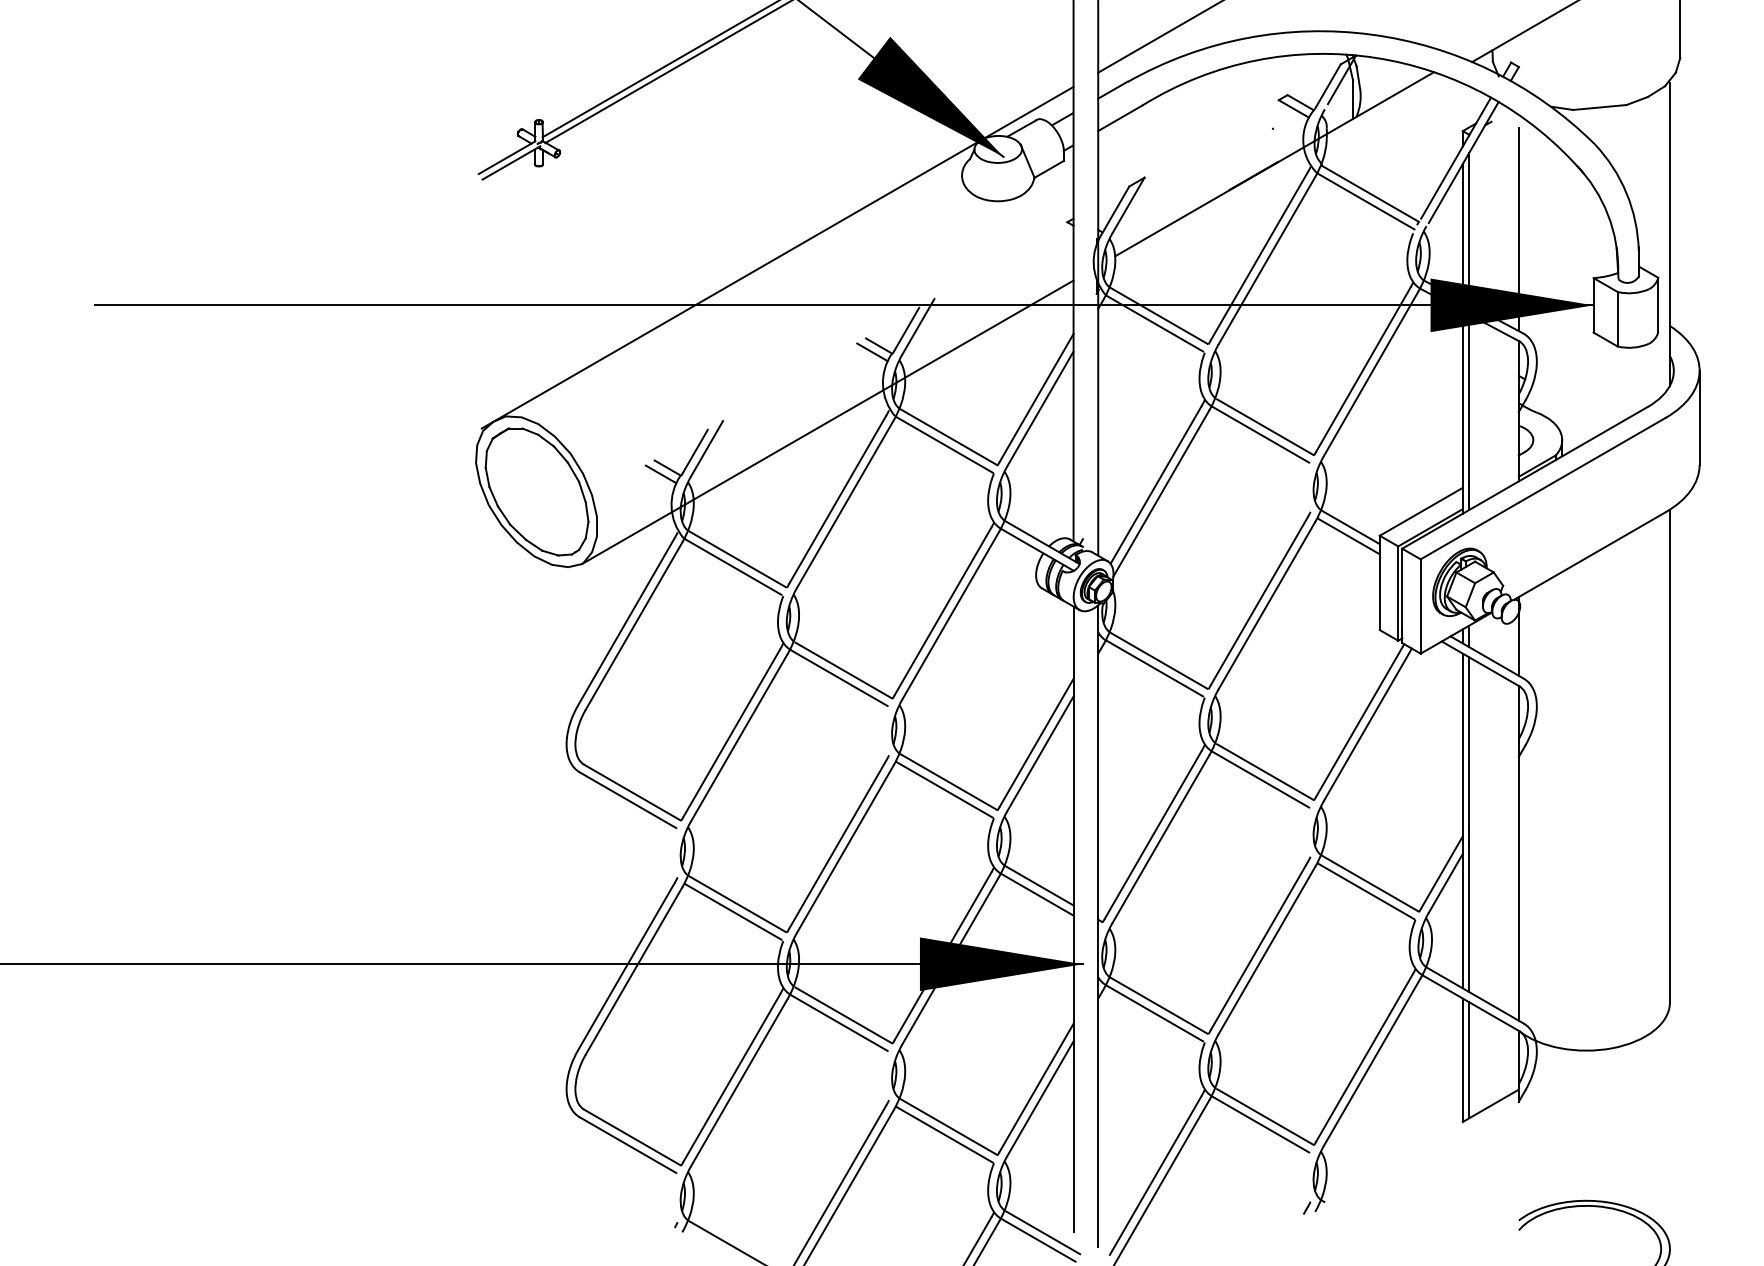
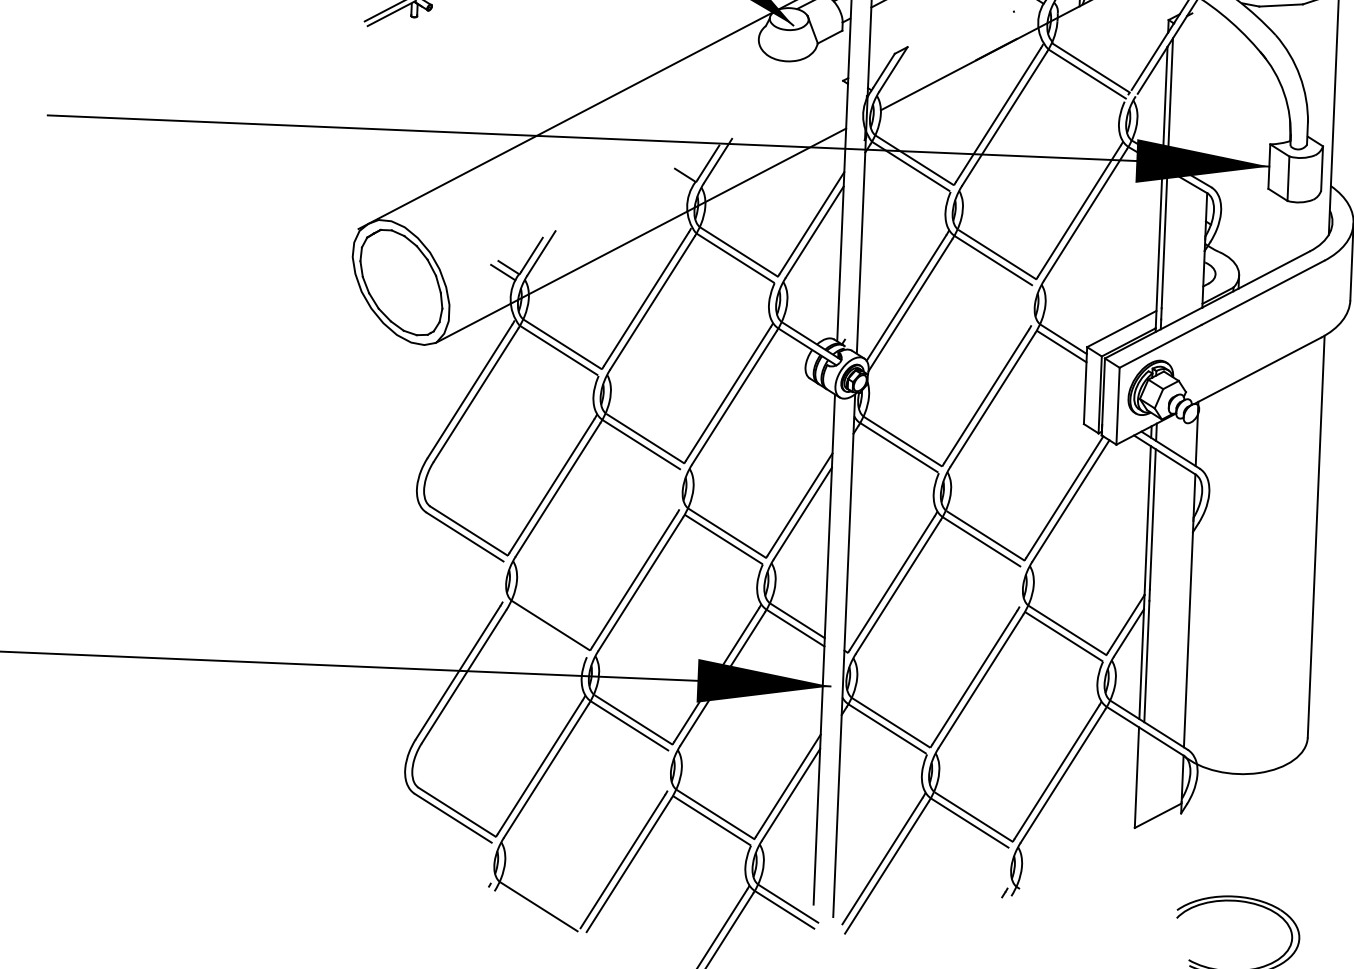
line: (1518, 229) -> (1210, 102), removed
line: (872, 352) -> (679, 180), removed
line: (733, 911) -> (547, 631), removed
line: (1469, 1060) -> (1142, 778), removed

